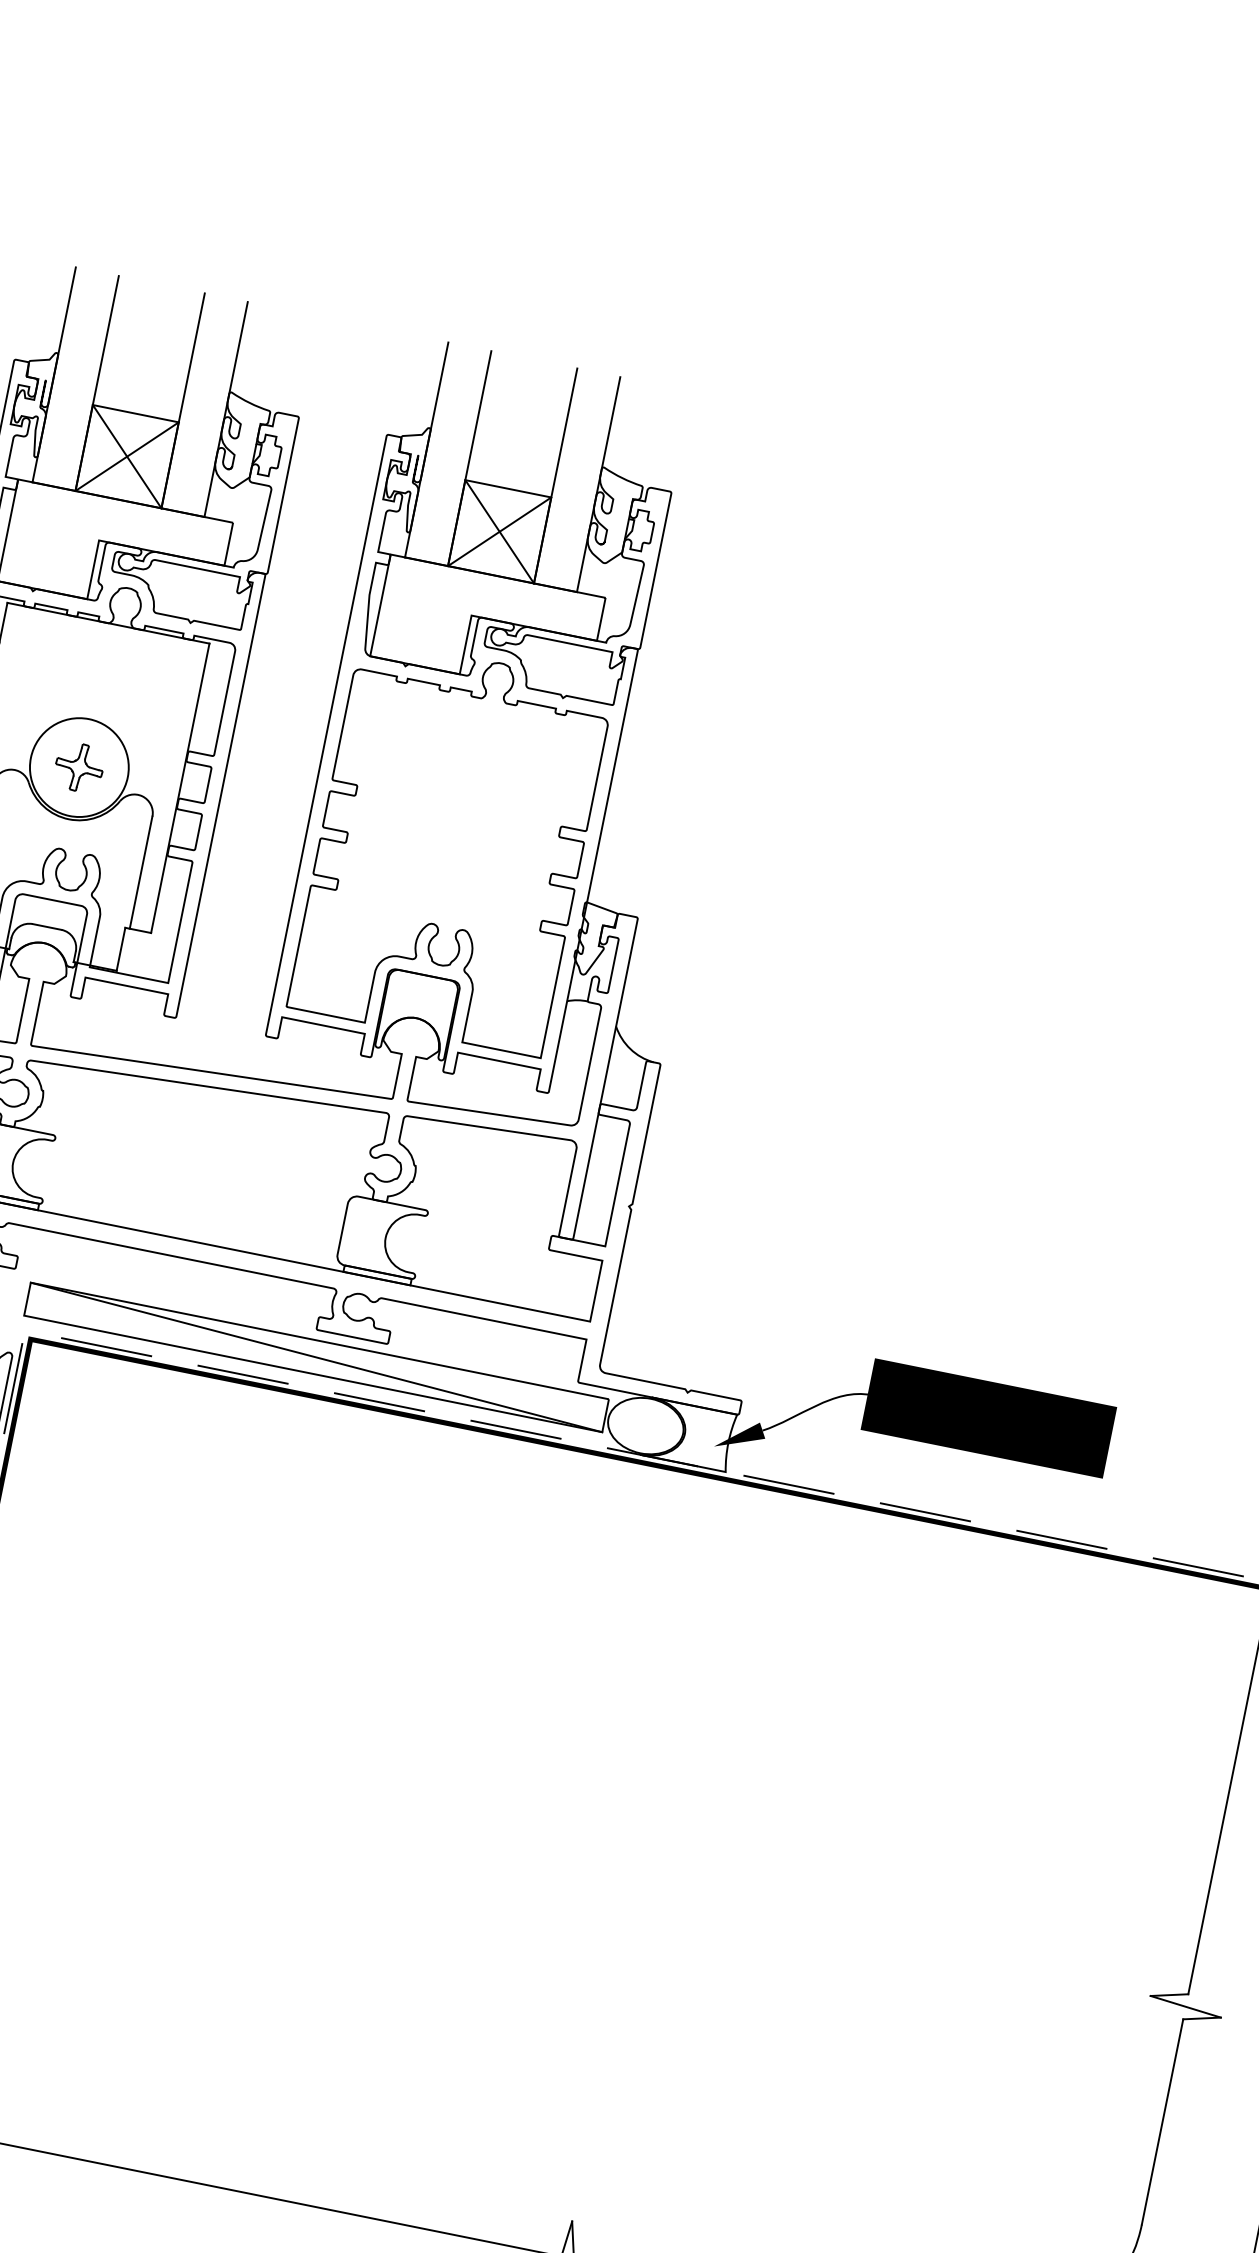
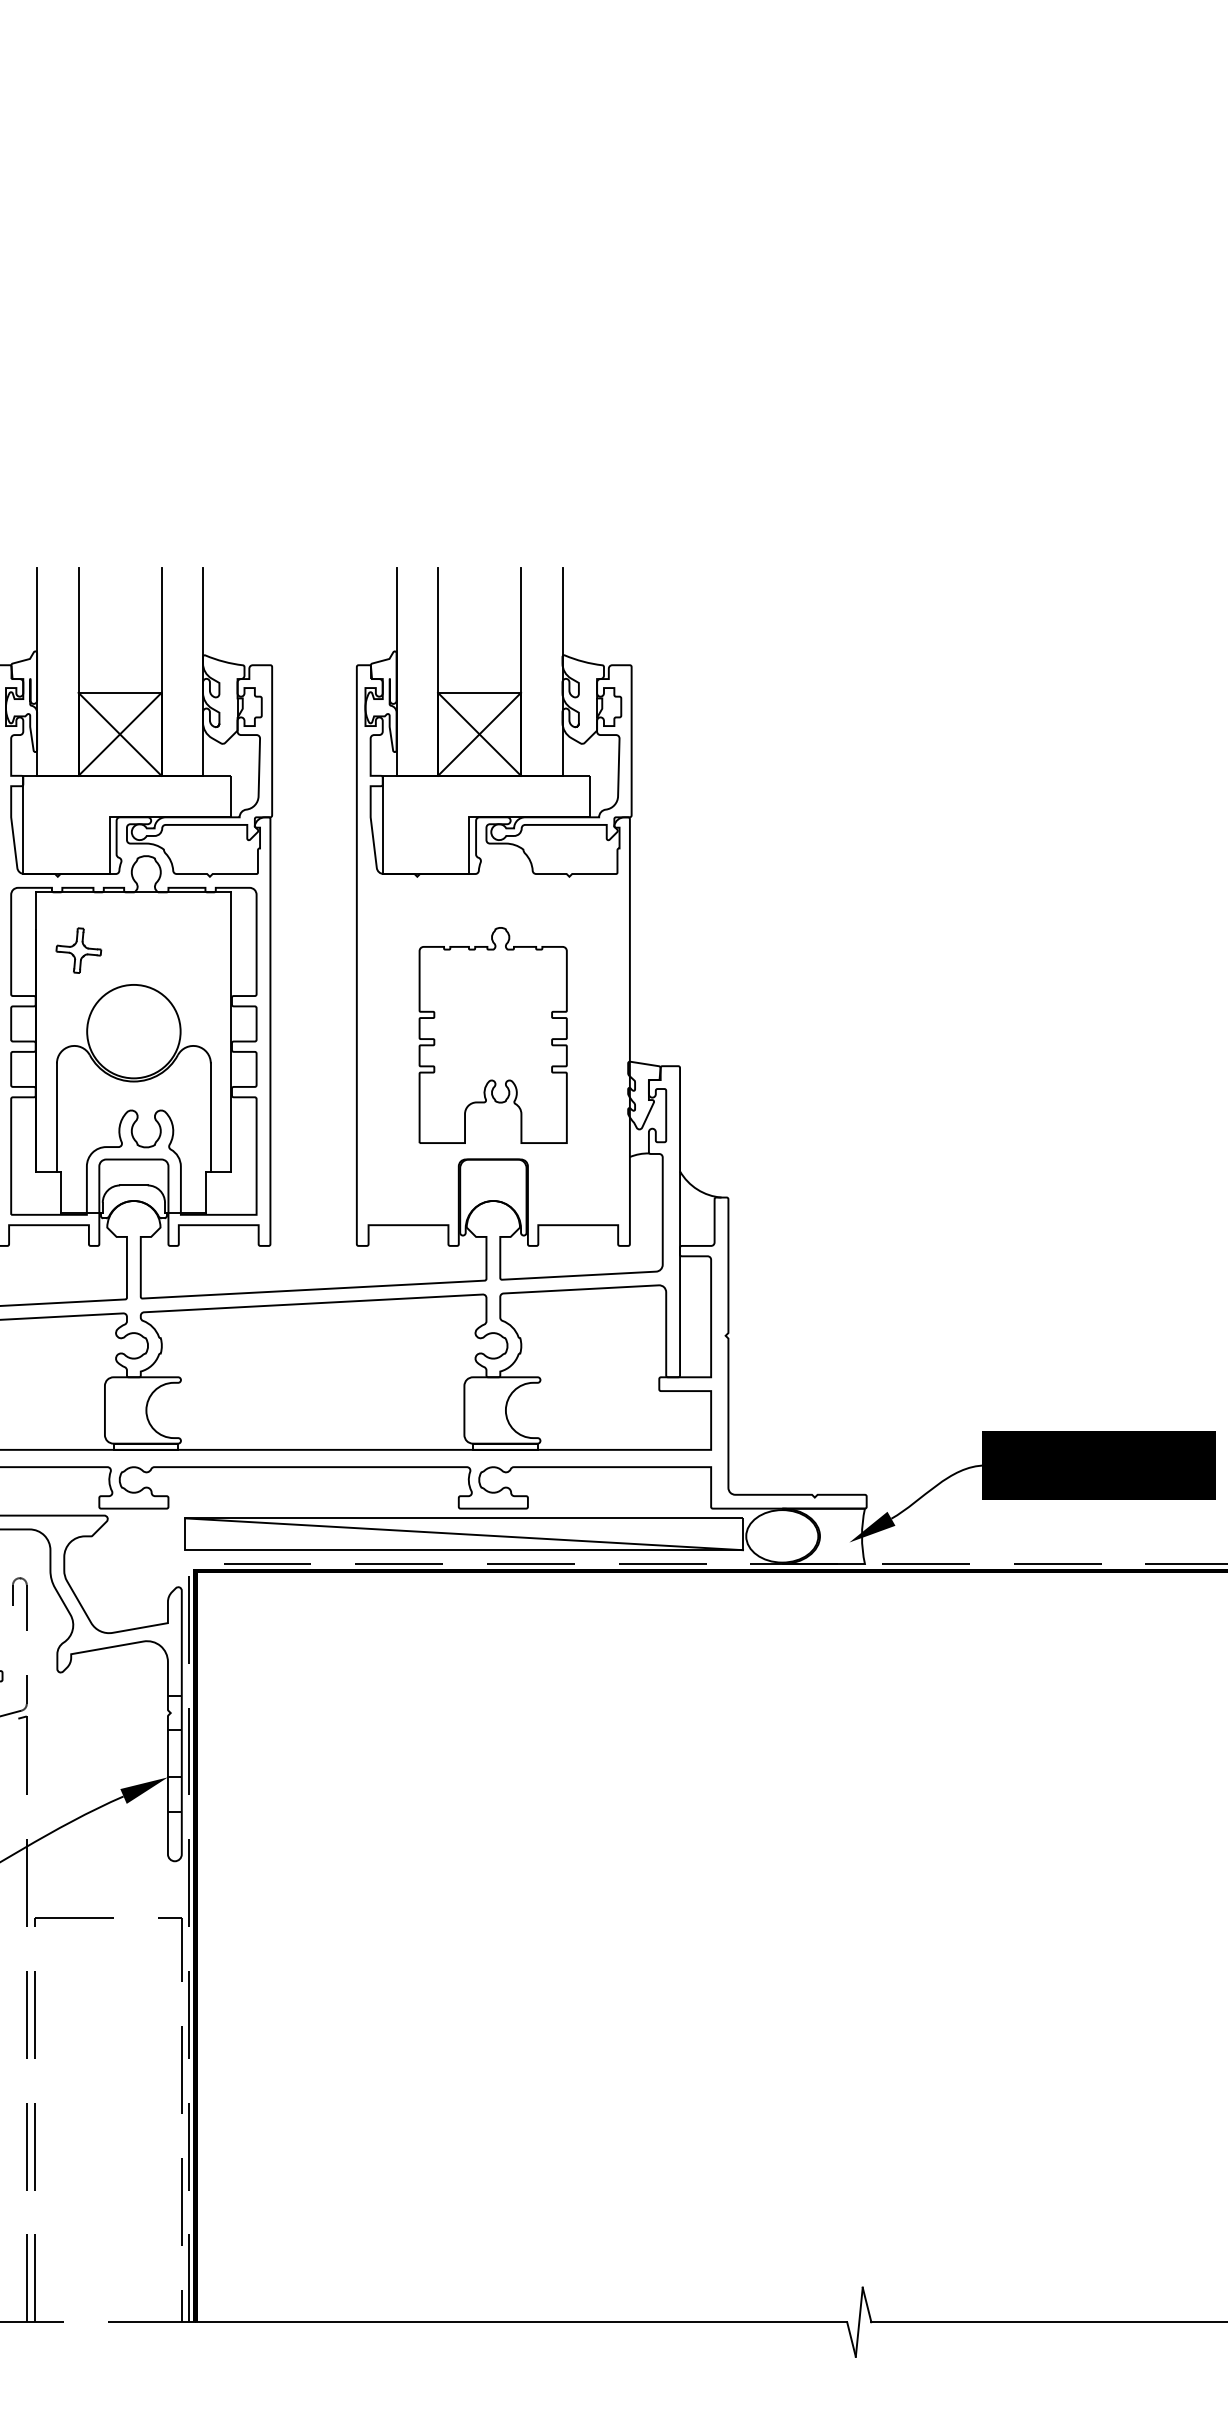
part: (78, 767) -> (78, 950), moved
part: (450, 846) -> (492, 1035), size x0.6

